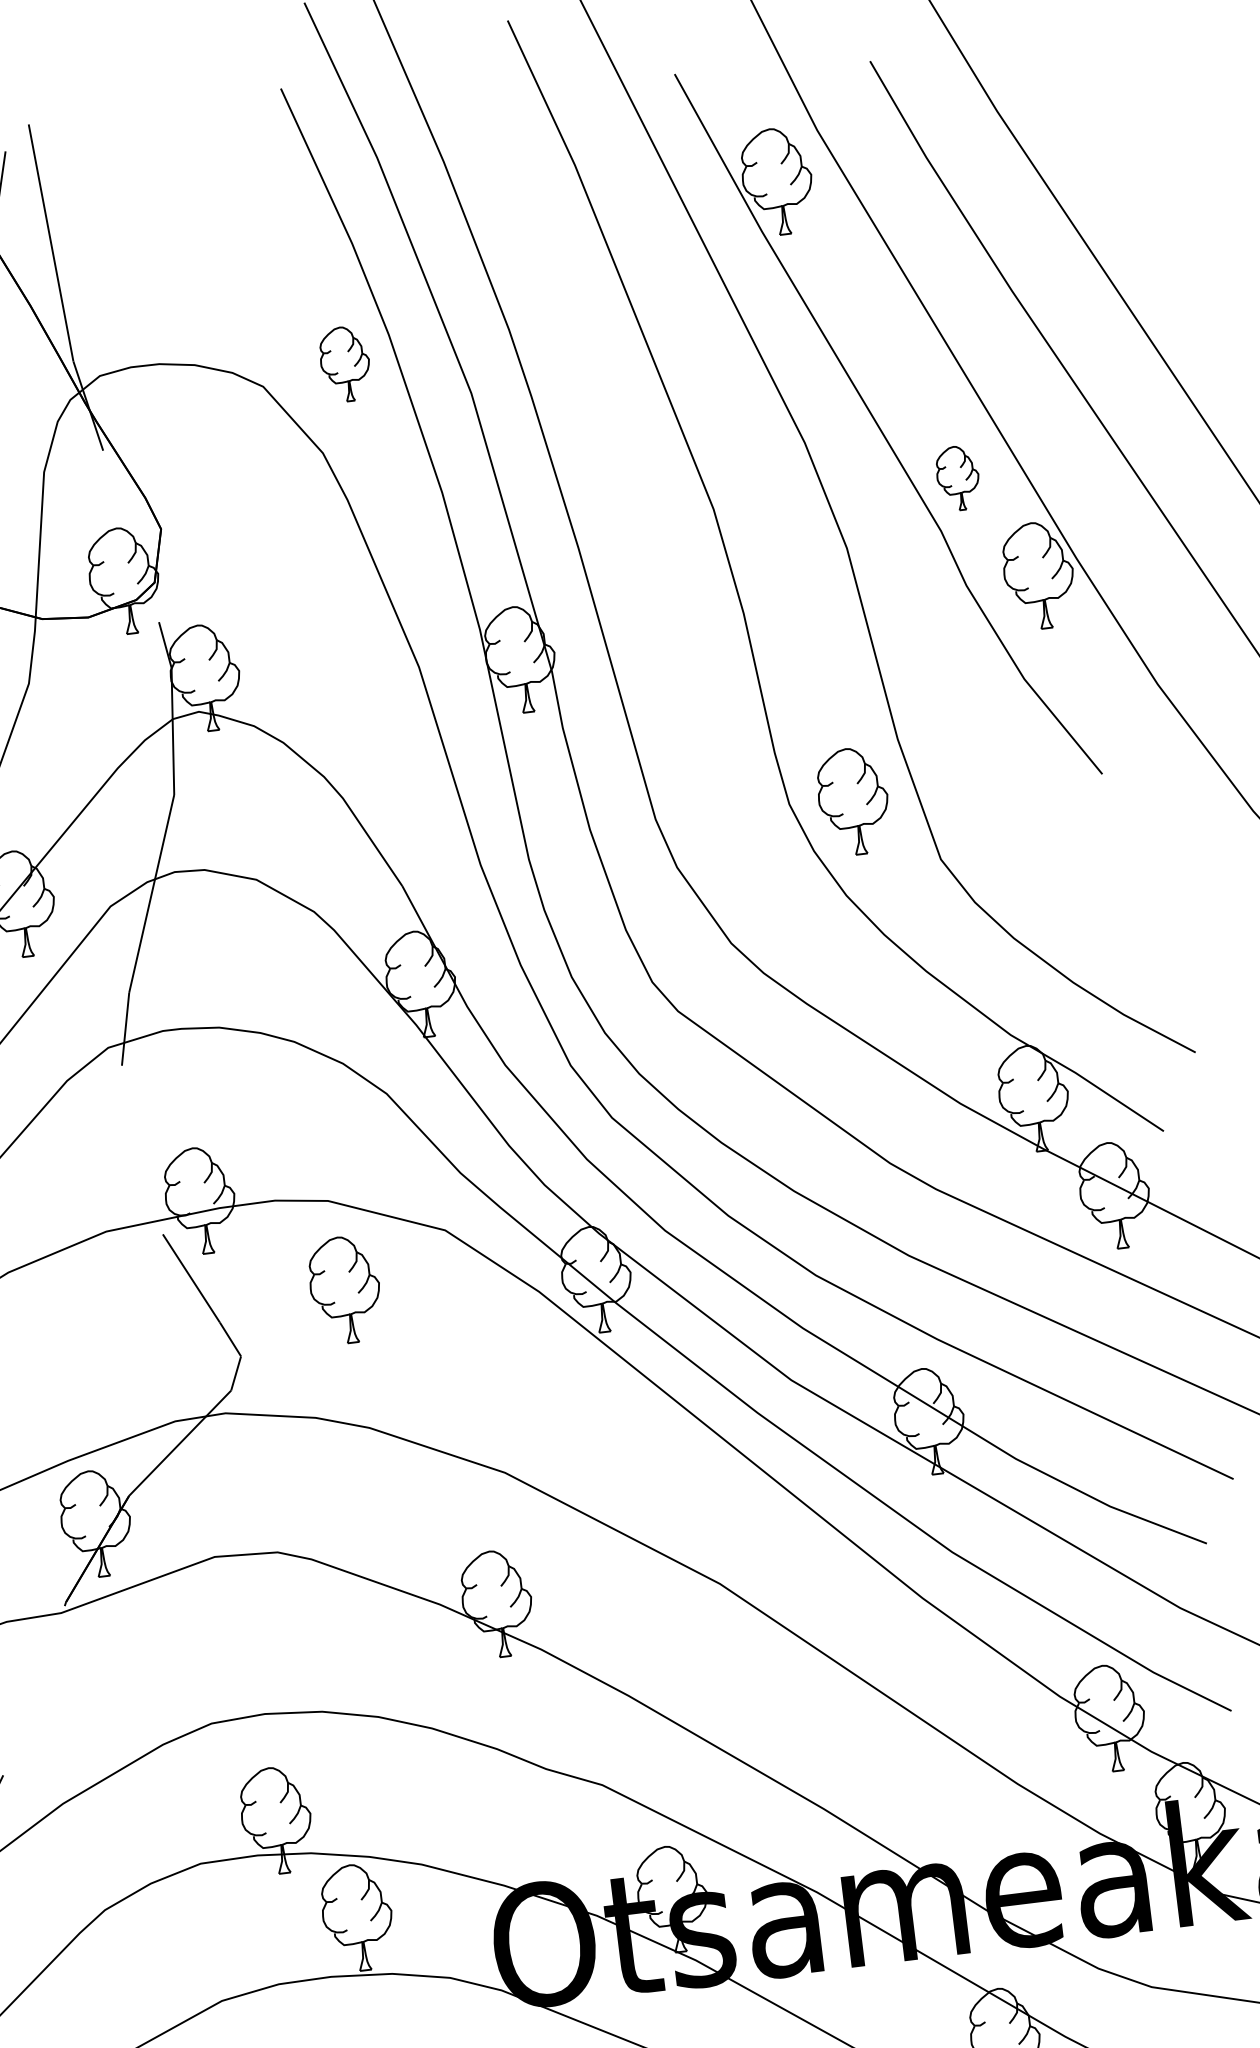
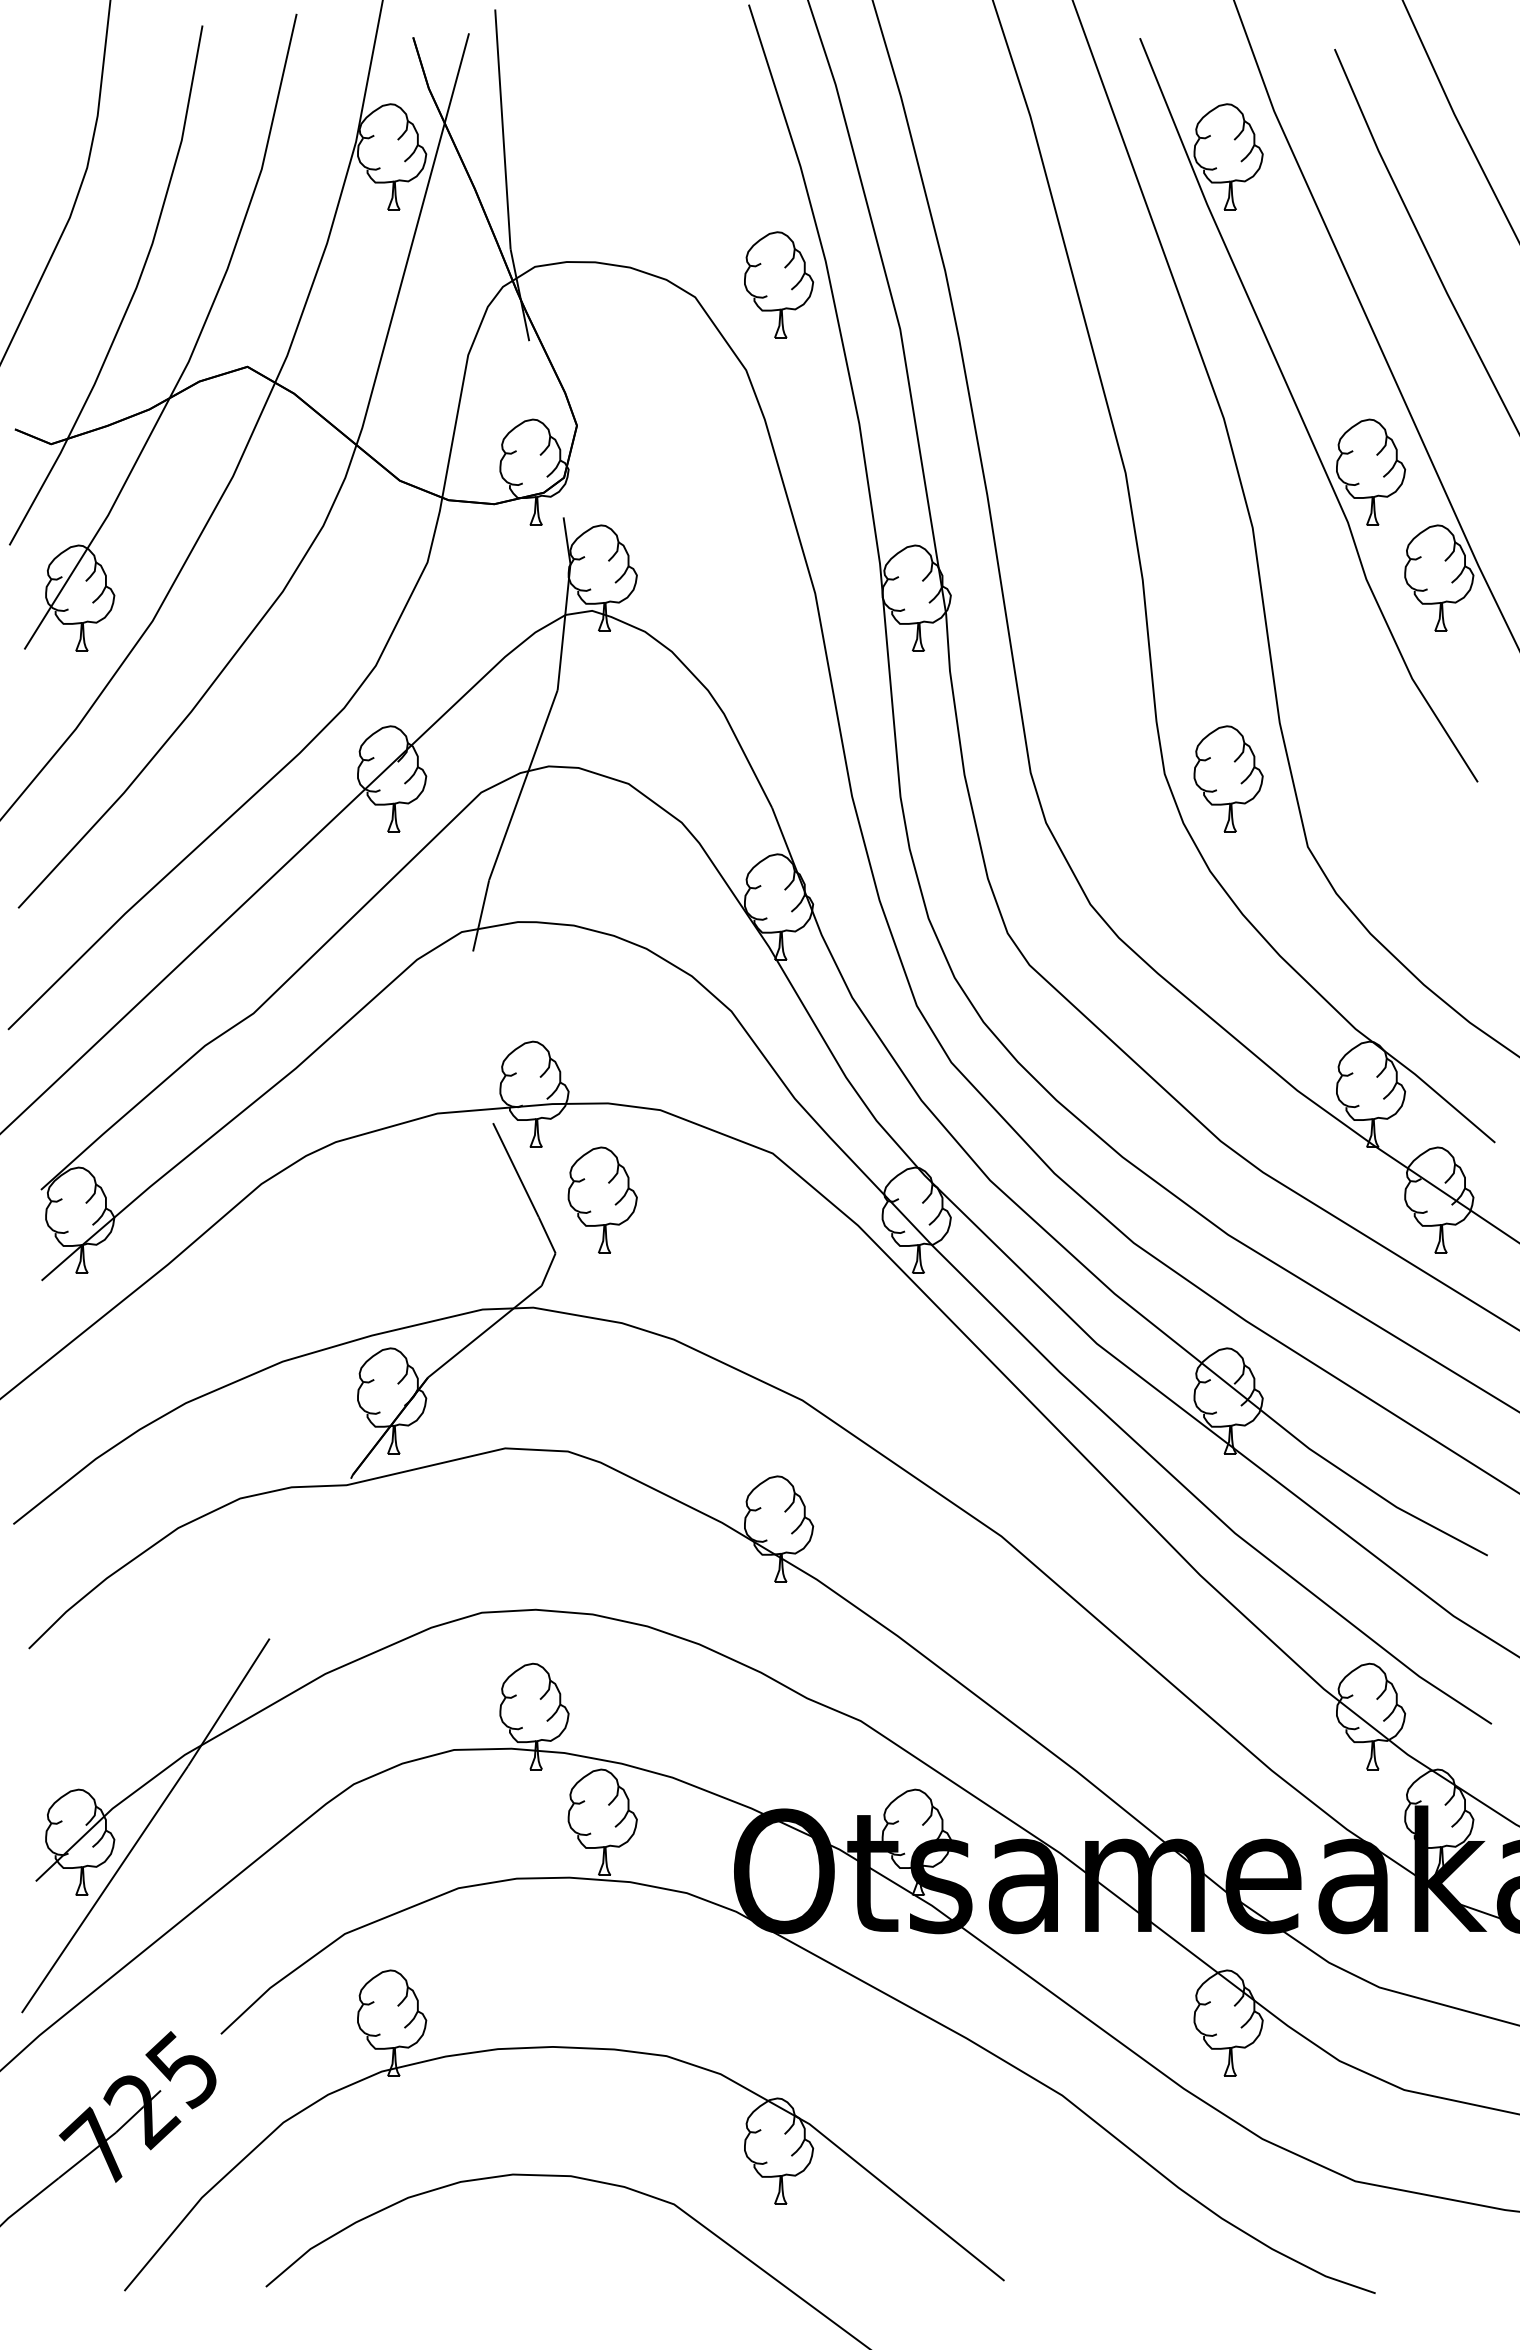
part: (345, 363) -> (779, 284), size x1.43
part: (958, 477) -> (1371, 471), size x1.67
part: (344, 1289) -> (602, 1199), moved

